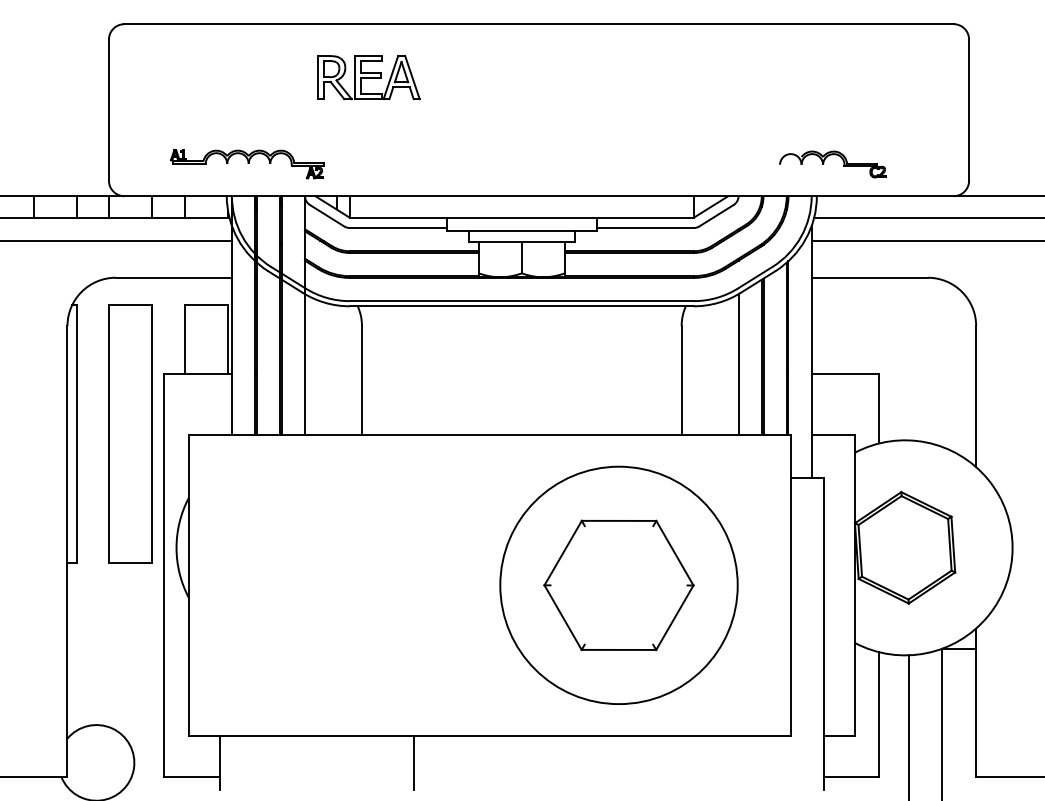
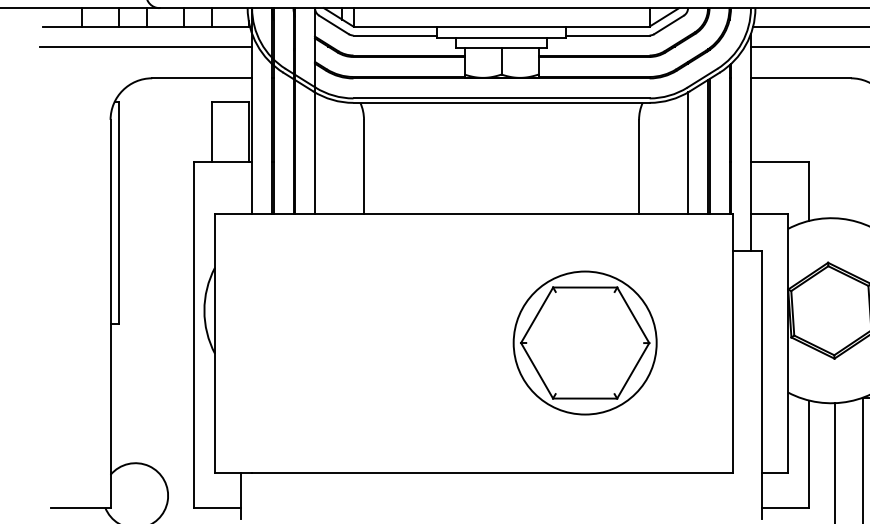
part: (130, 433) -> (164, 212), removed
circle: (618, 585) -> (584, 343), size x0.7
line: (413, 762) -> (408, 495), removed

